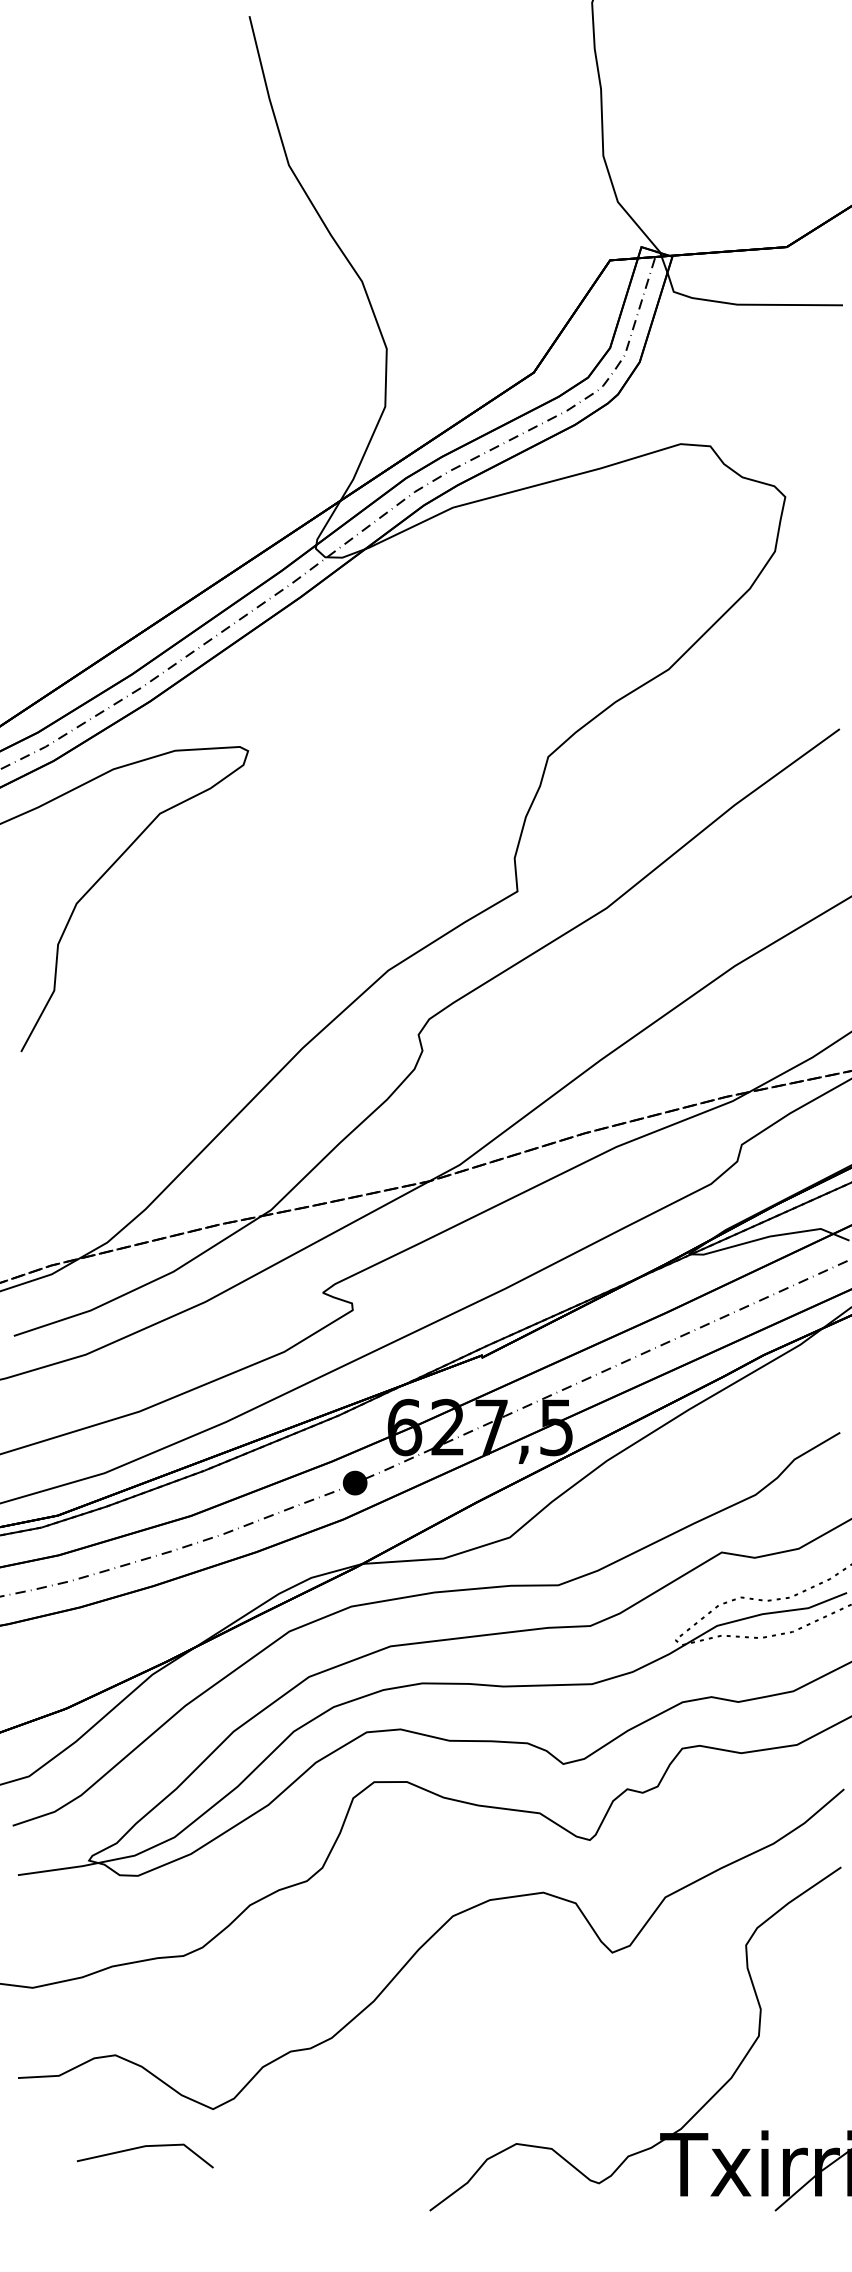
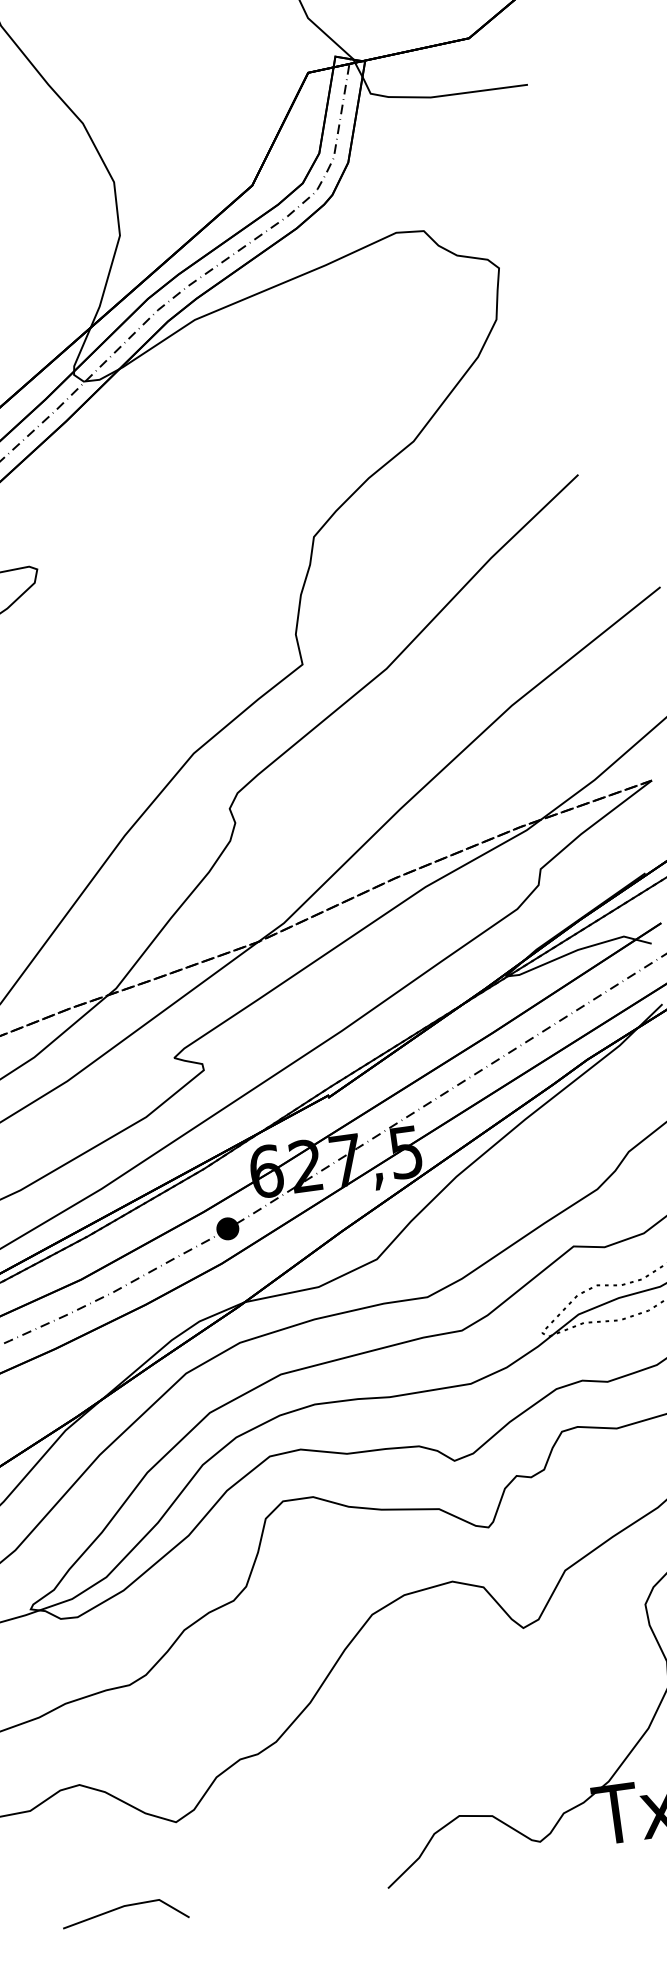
line: (144, 2147) -> (123, 1907), moved

